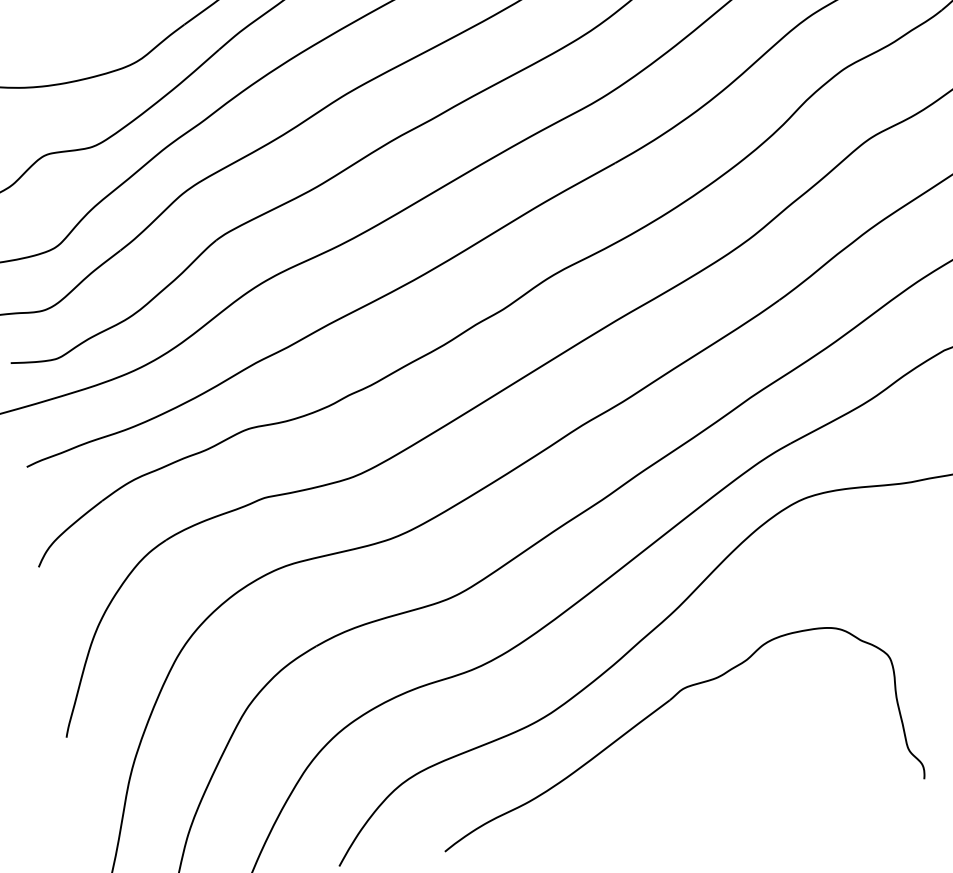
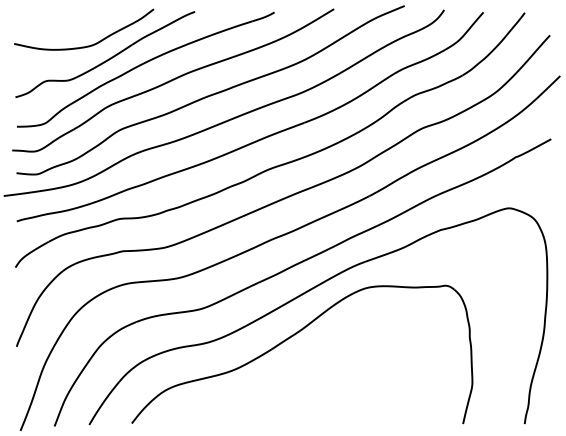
part: (659, 711) -> (287, 374), removed

